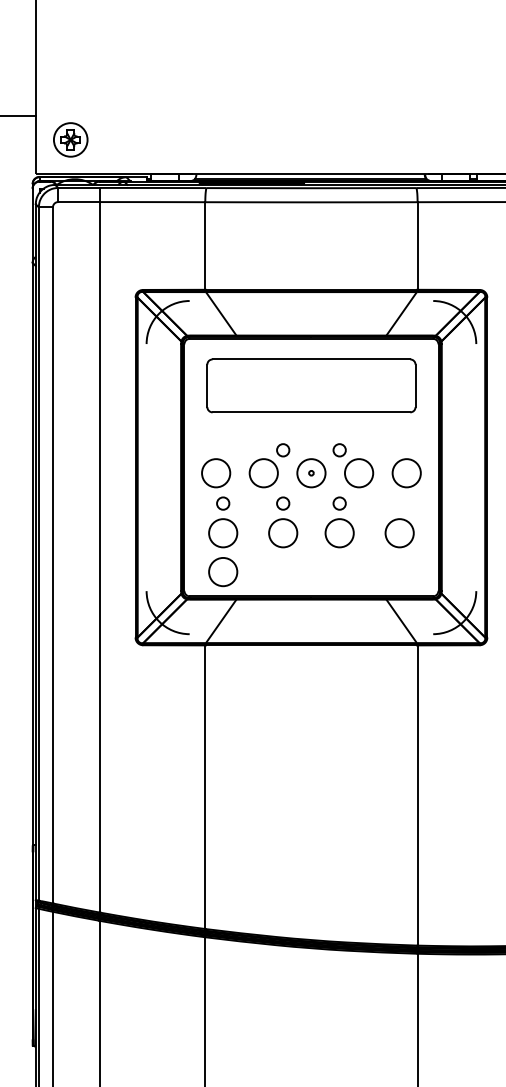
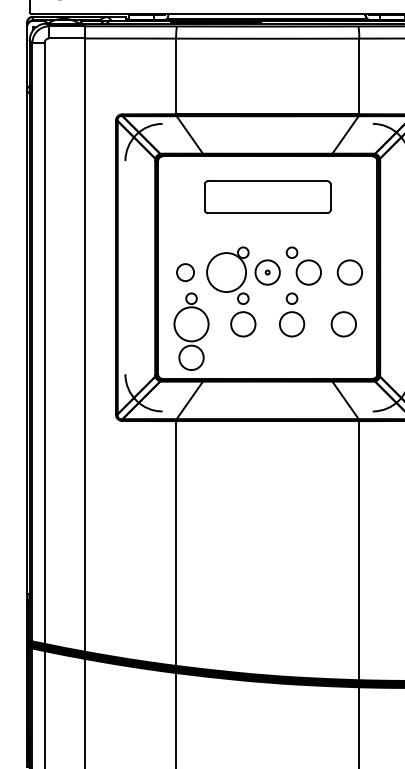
part: (311, 385) -> (267, 196), size x0.7
circle: (216, 473) -> (185, 272), size x0.7
circle: (263, 473) -> (226, 272), size x1.6
circle: (223, 533) -> (191, 324), size x1.4

